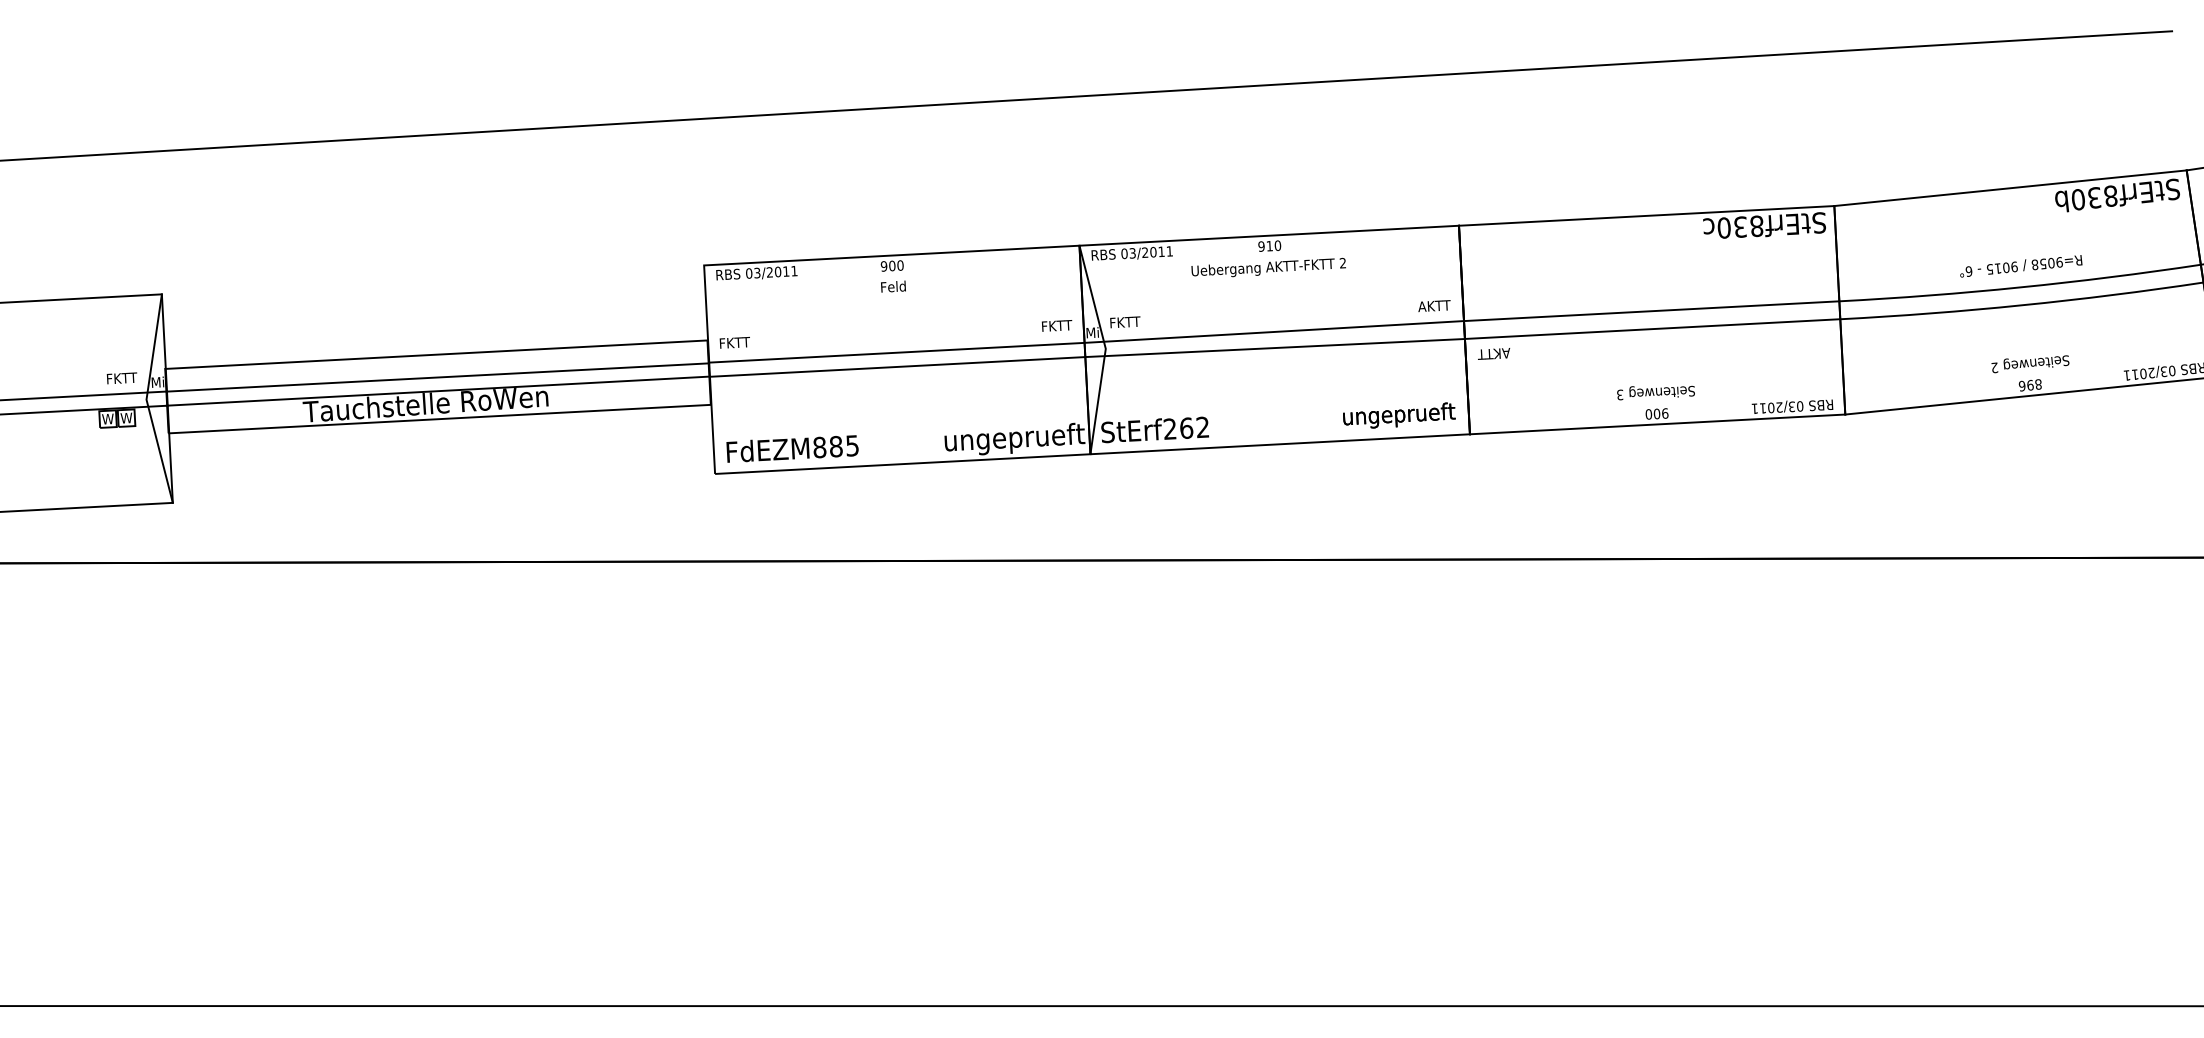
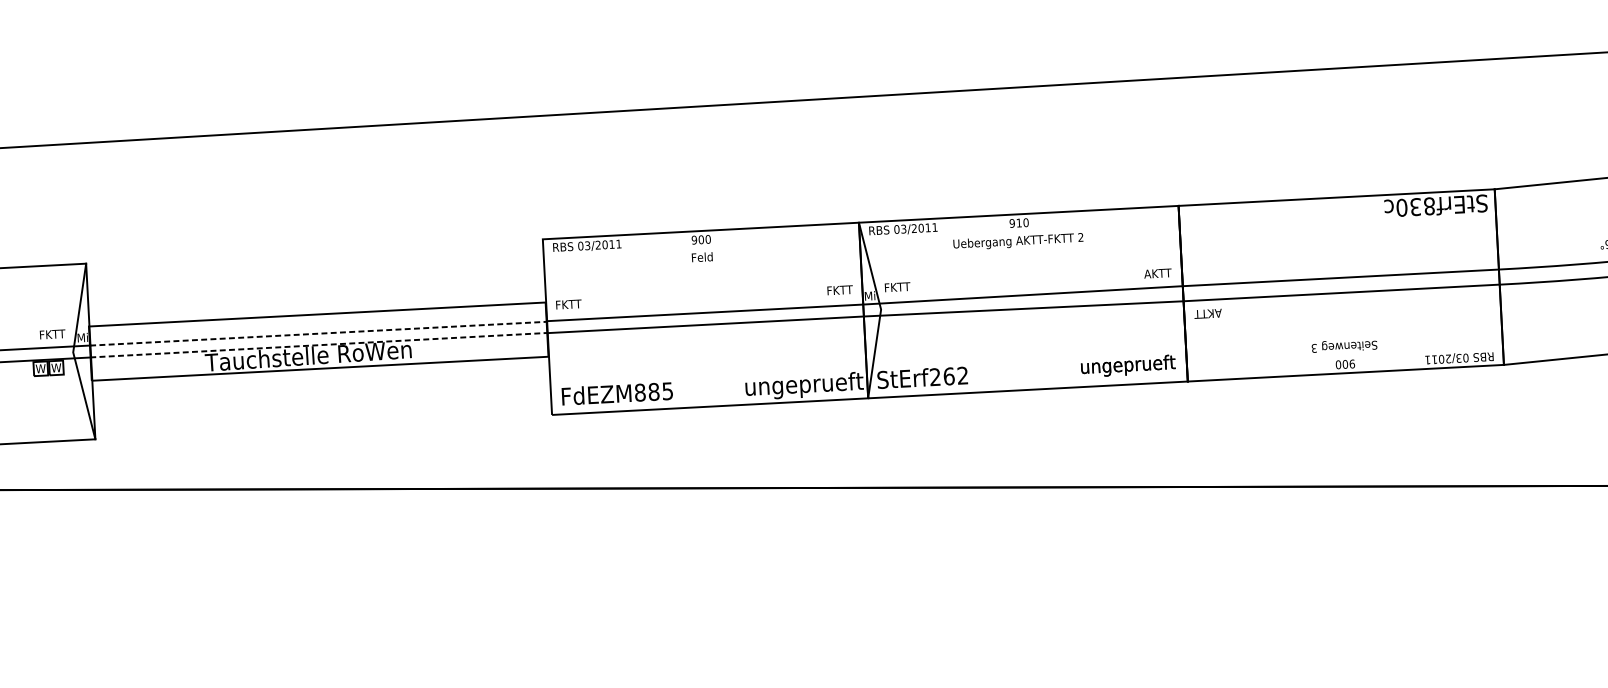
line: (437, 377) -> (318, 333), solid -> dashed
line: (437, 391) -> (318, 345), solid -> dashed

